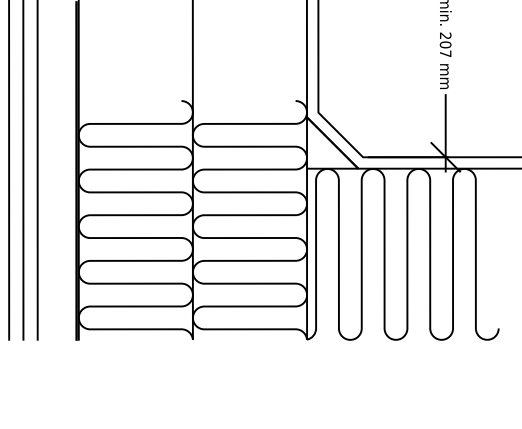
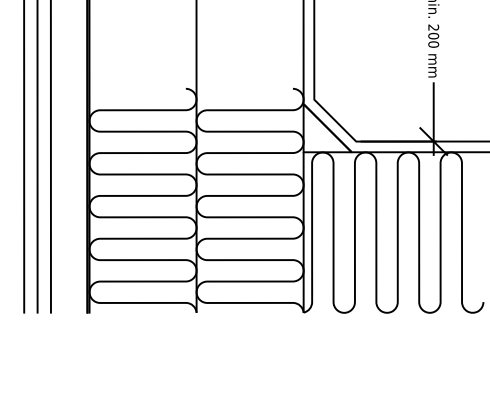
text: (445, 53) -> (433, 44), 207 -> 200

